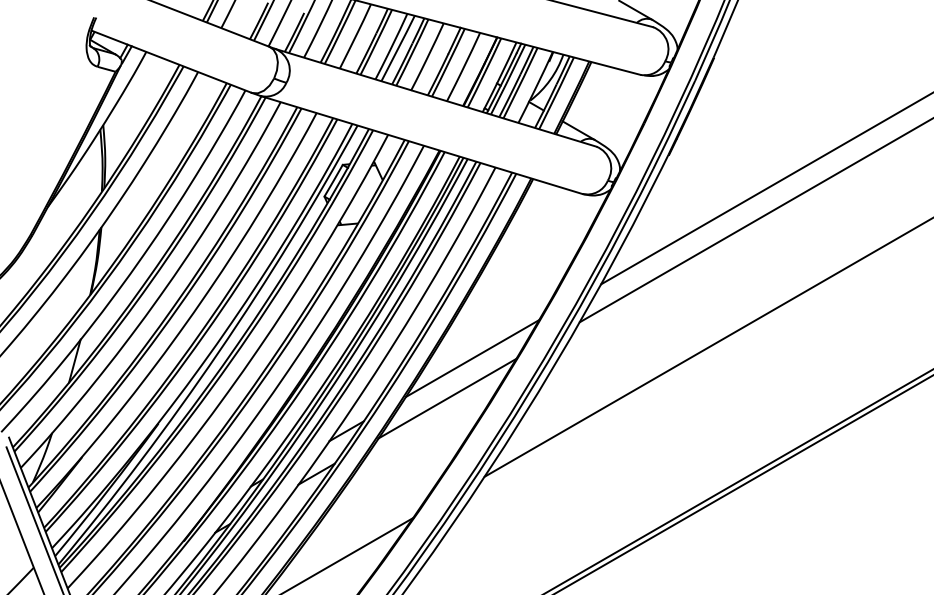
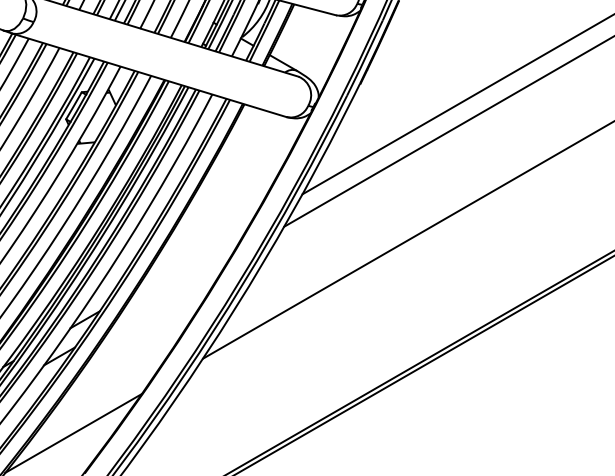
line: (472, 358) -> (192, 257), removed
line: (447, 398) -> (171, 291), removed

